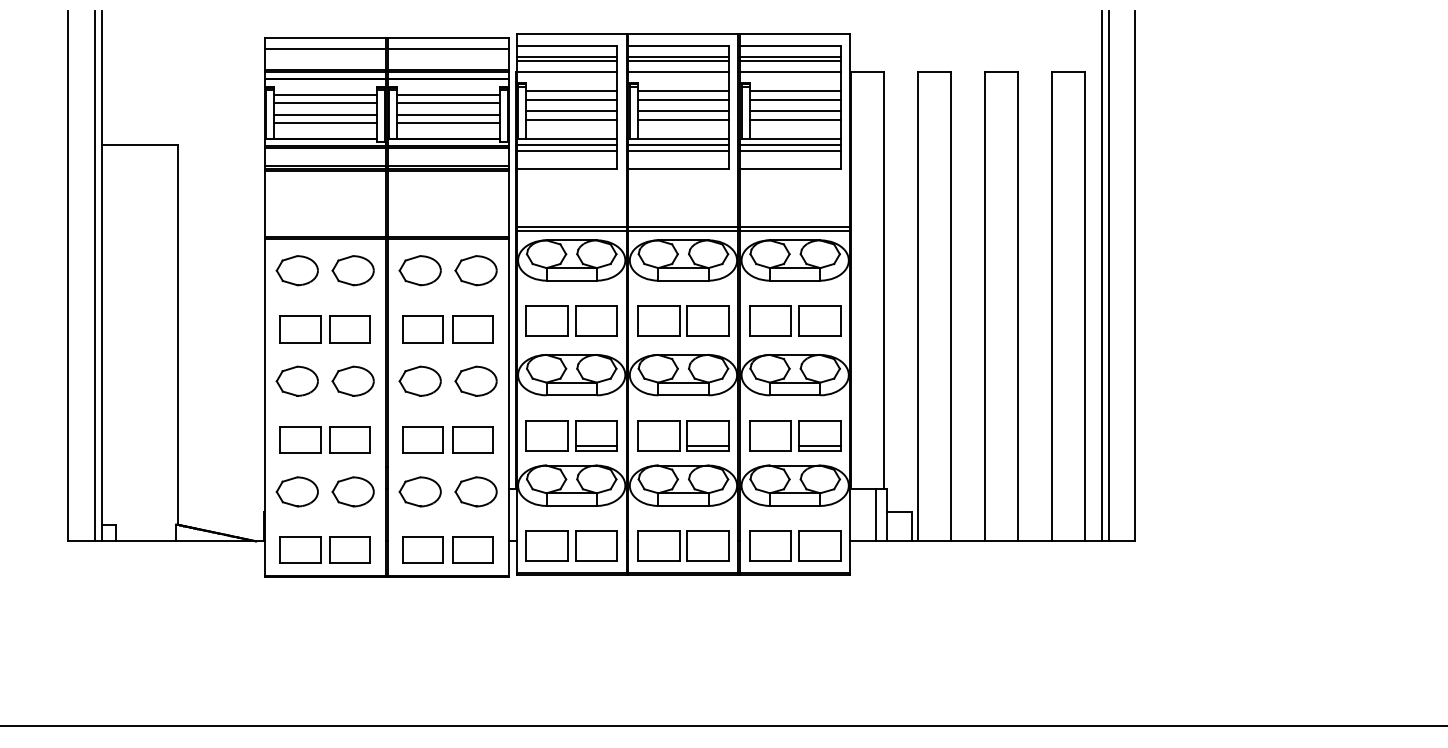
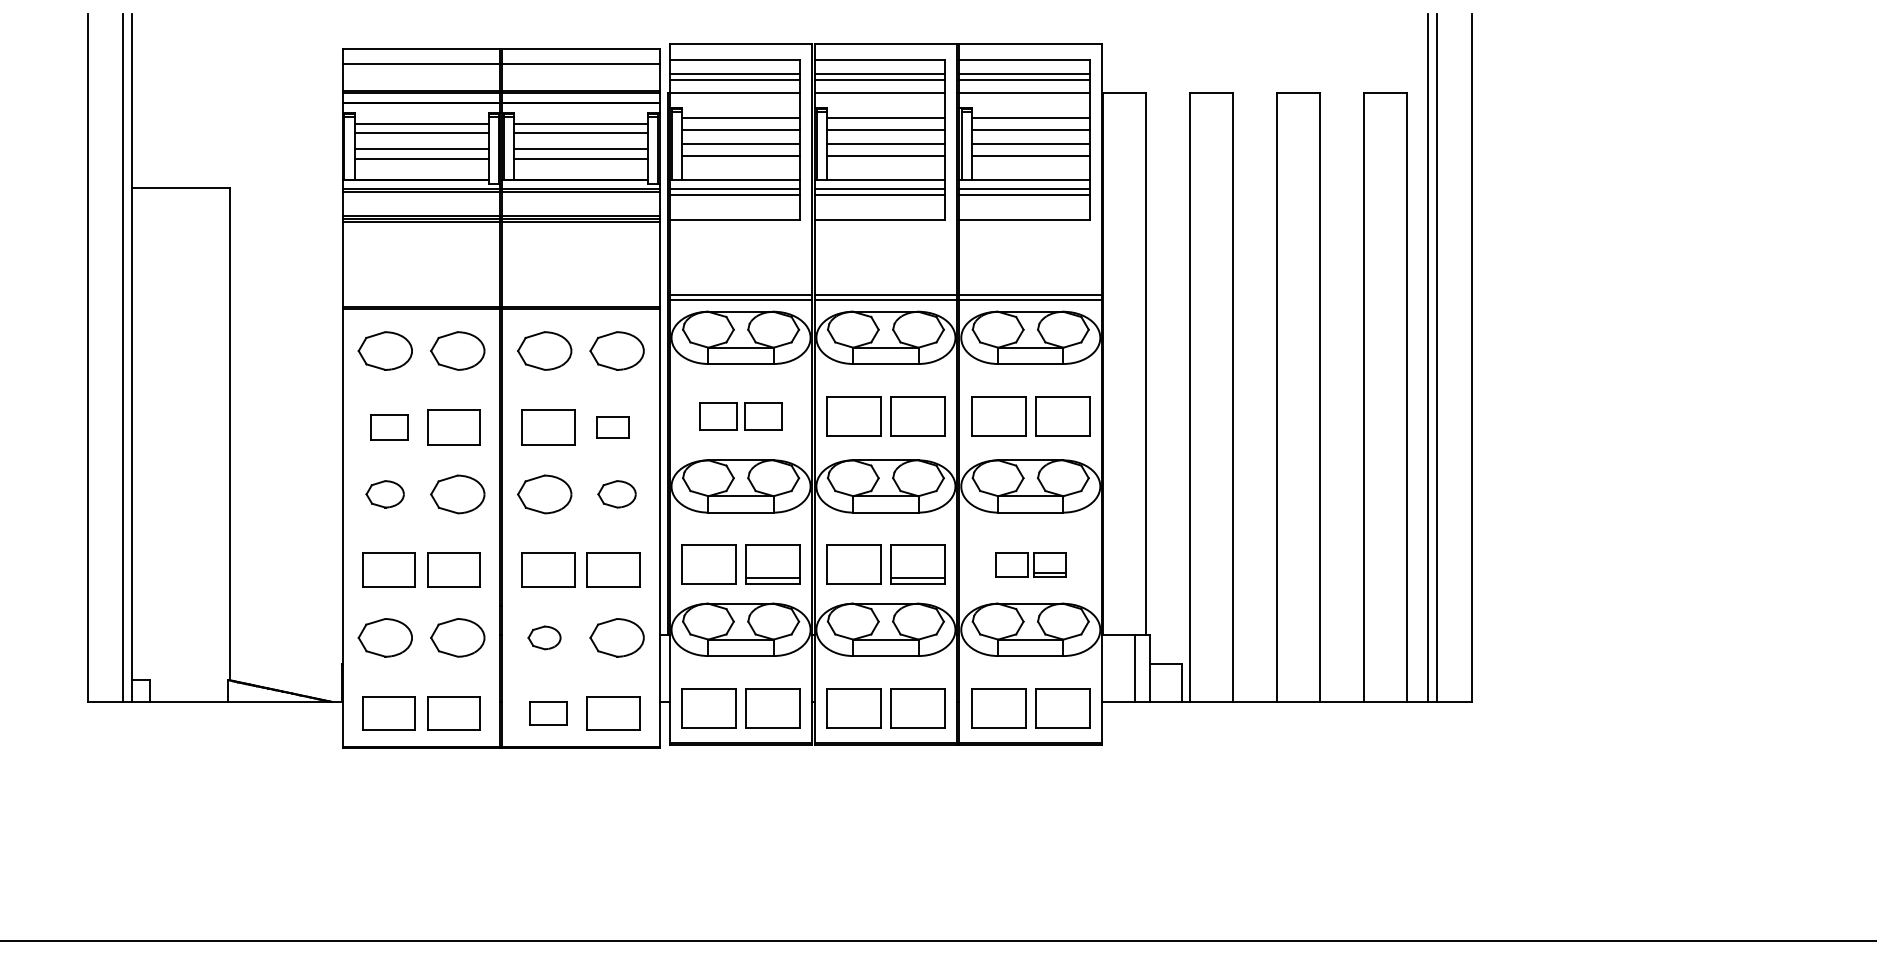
part: (571, 320) -> (740, 415), size x0.7
part: (300, 329) -> (389, 427), size x0.7
part: (472, 329) -> (612, 427), size x0.6
part: (296, 380) -> (384, 493), size x0.7
part: (475, 380) -> (616, 493), size x0.7
part: (795, 435) -> (1031, 564), size x0.6
part: (419, 491) -> (543, 637), size x0.6
part: (422, 549) -> (547, 712), size x0.7

